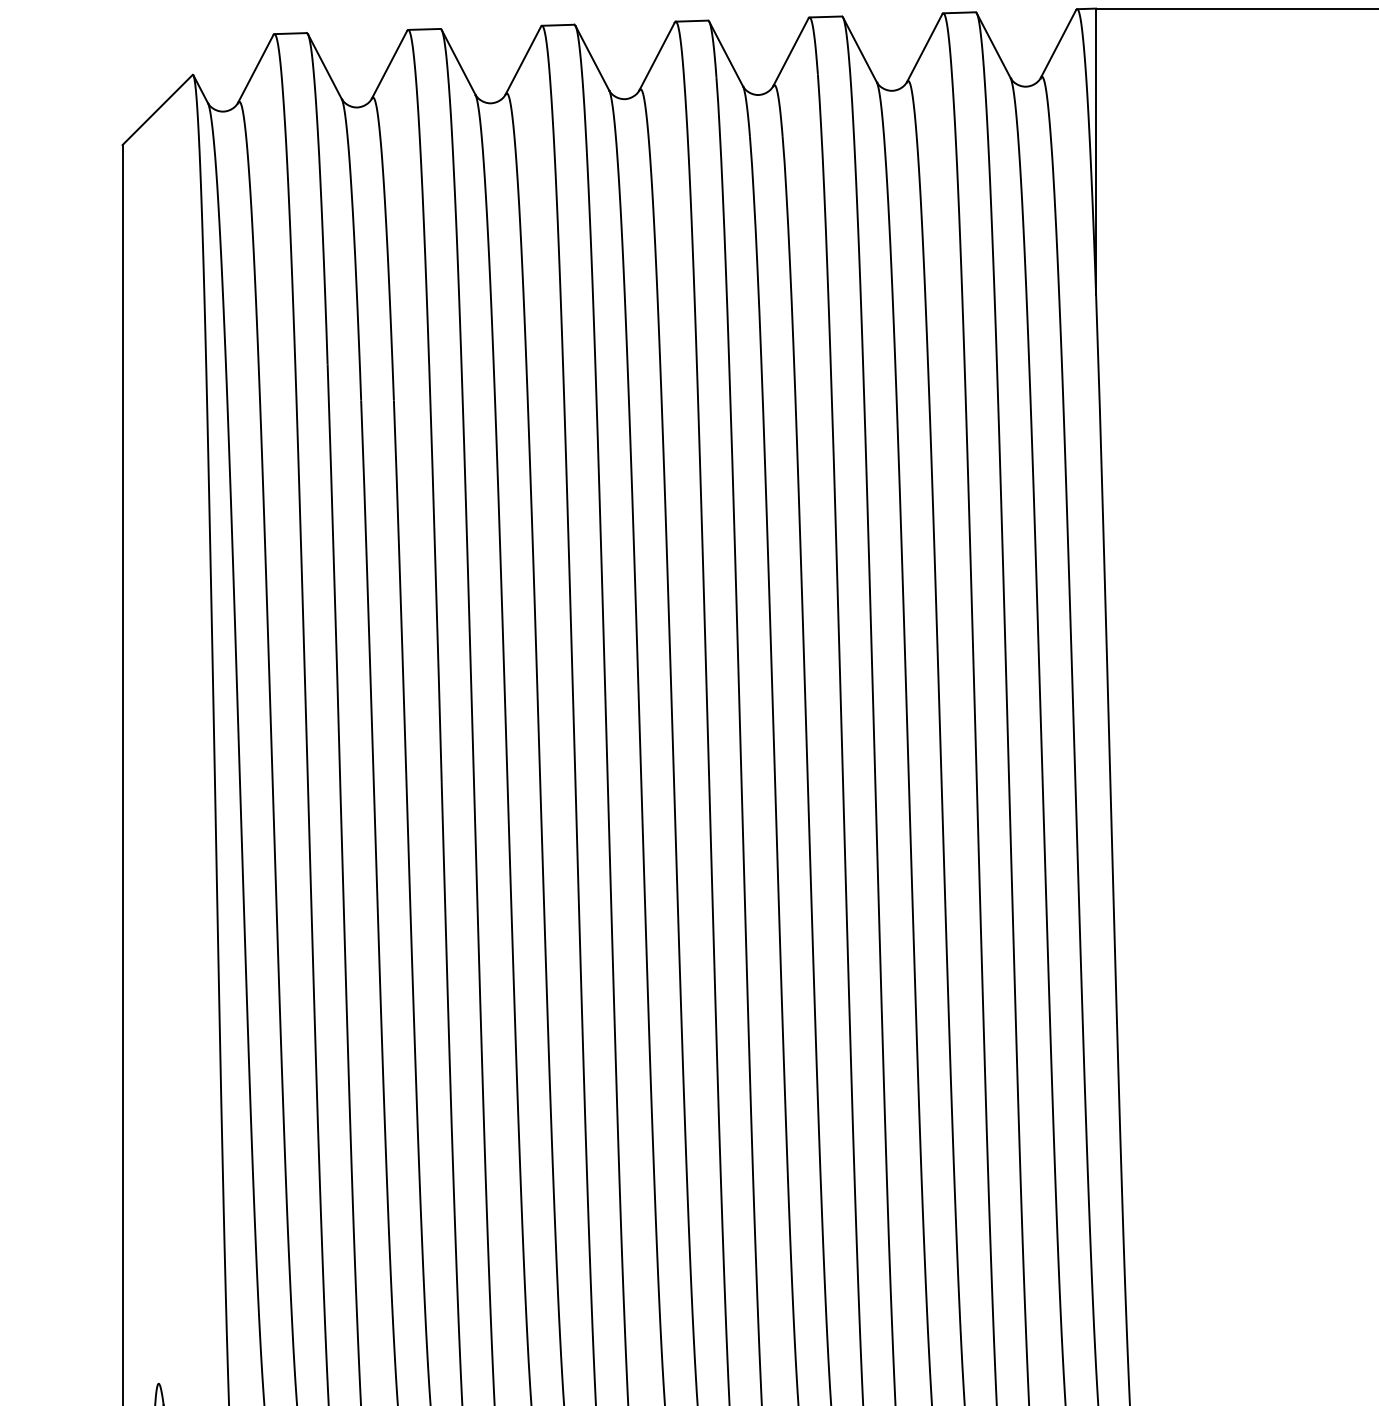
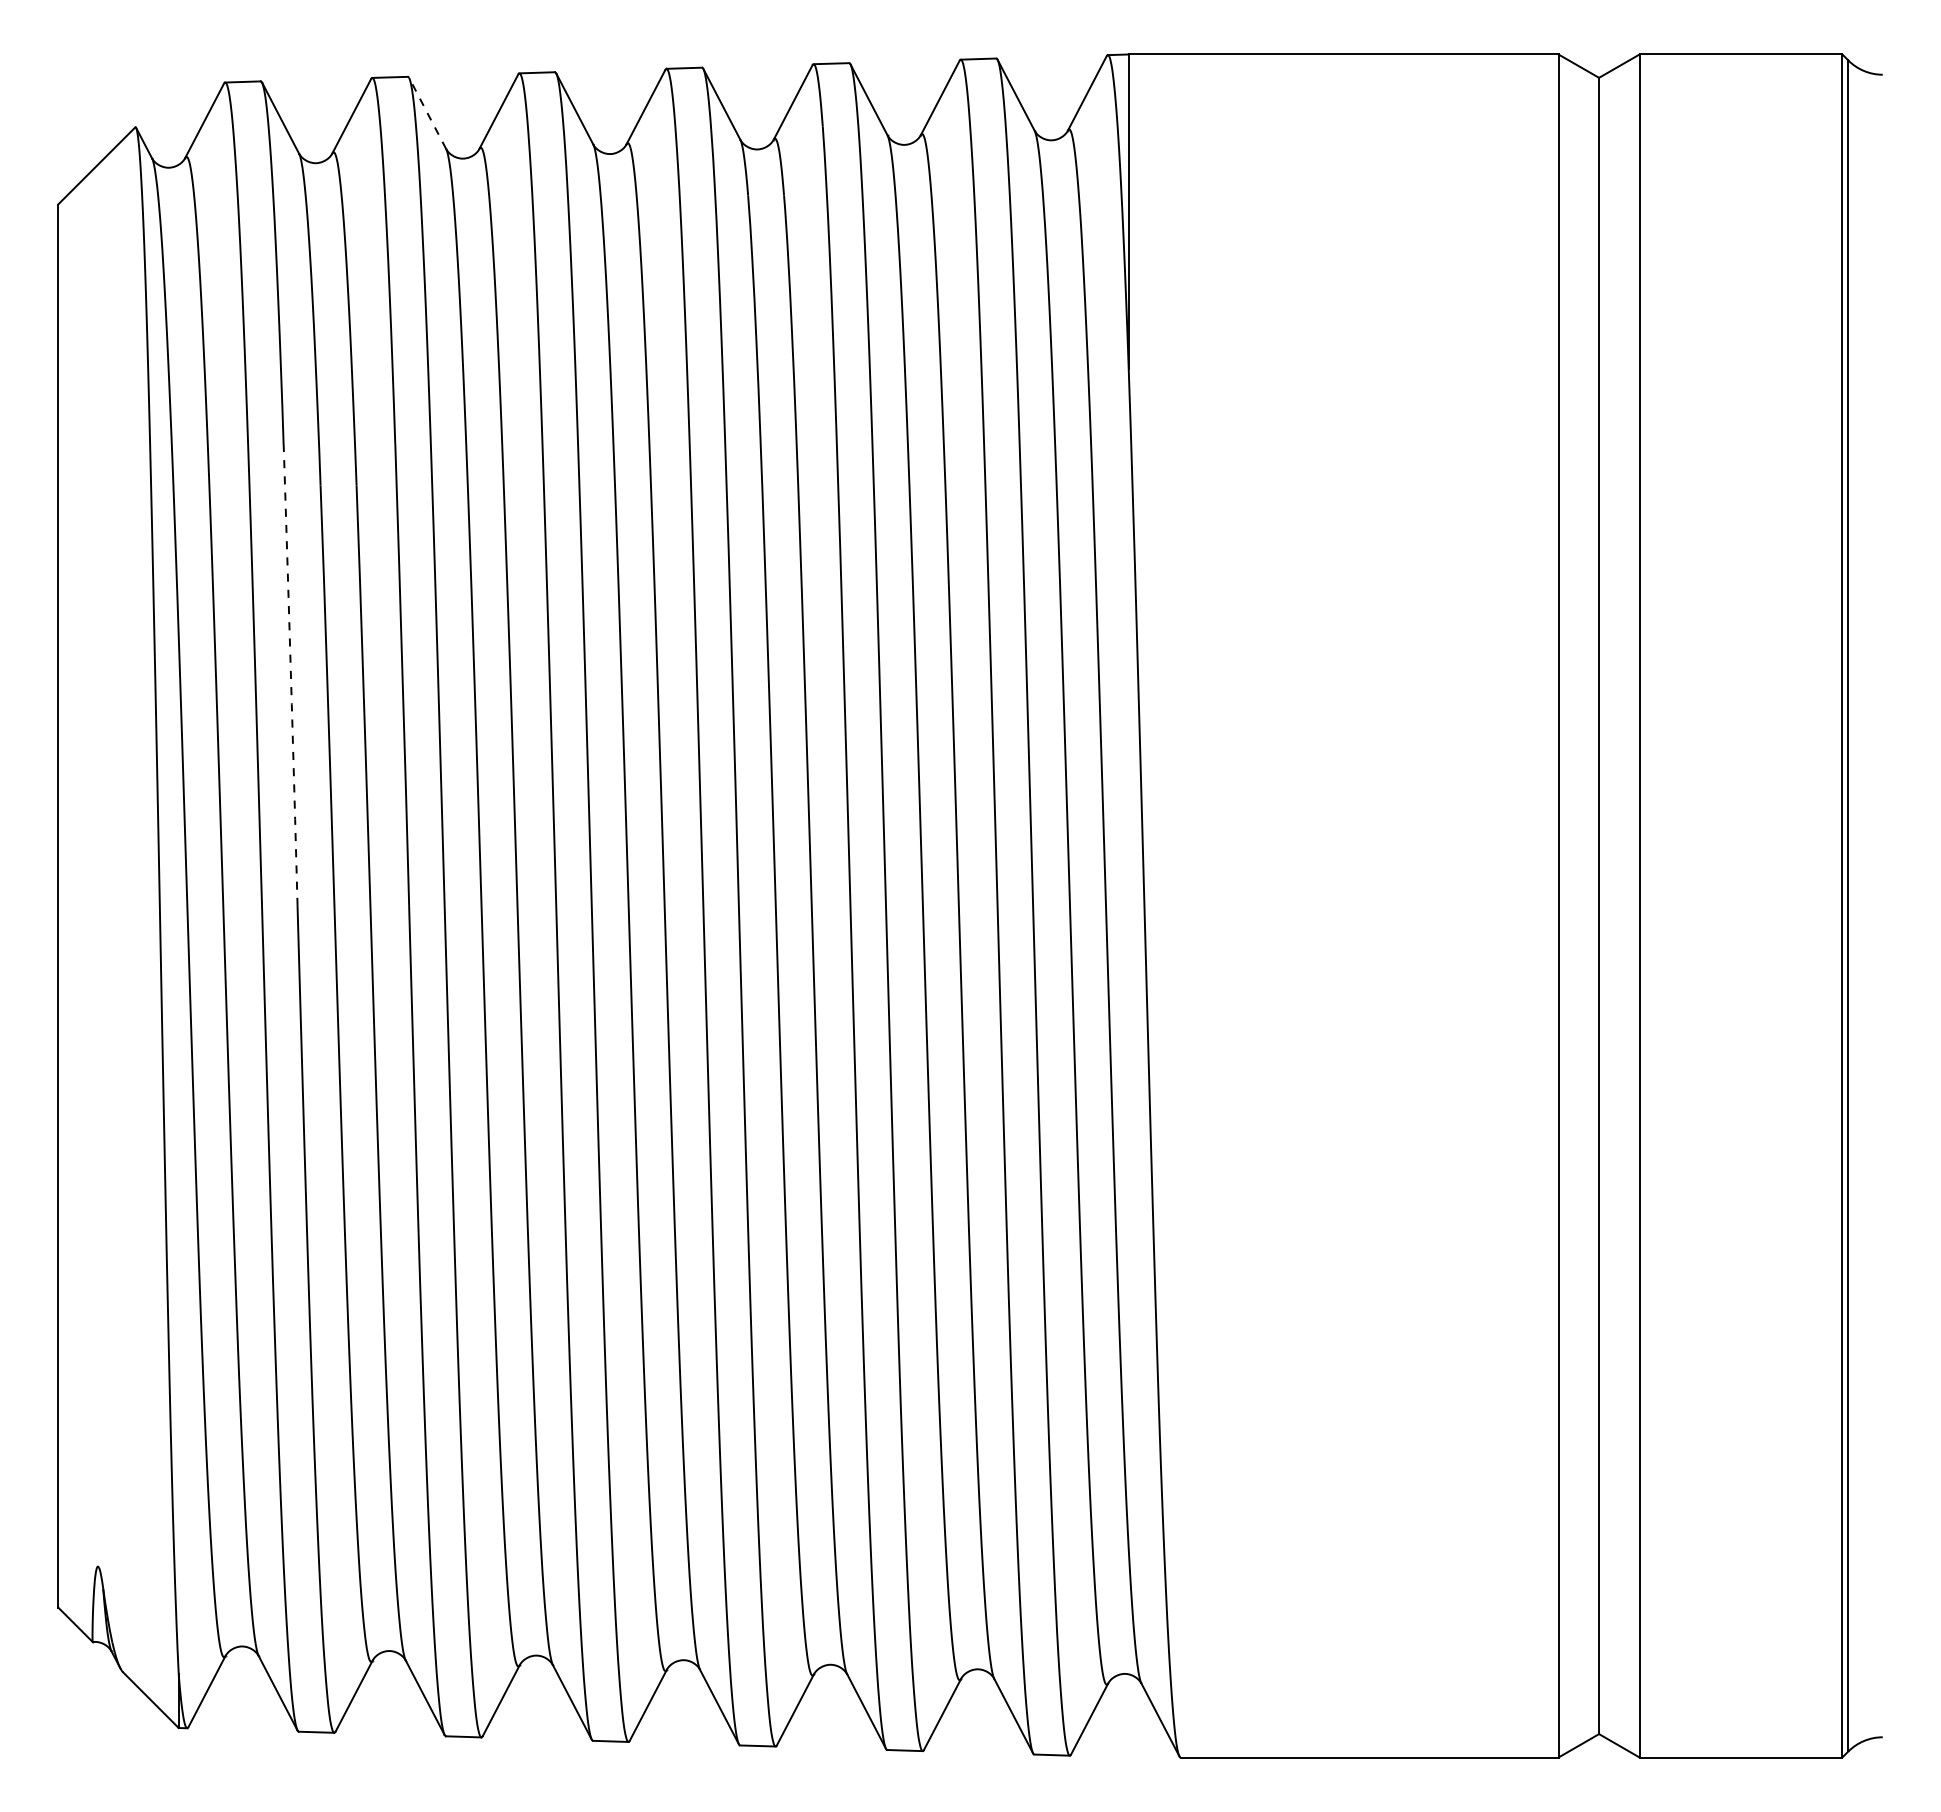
line: (458, 62) -> (427, 113), solid -> dashed
arc: (333, 573) -> (290, 675), solid -> dashed

